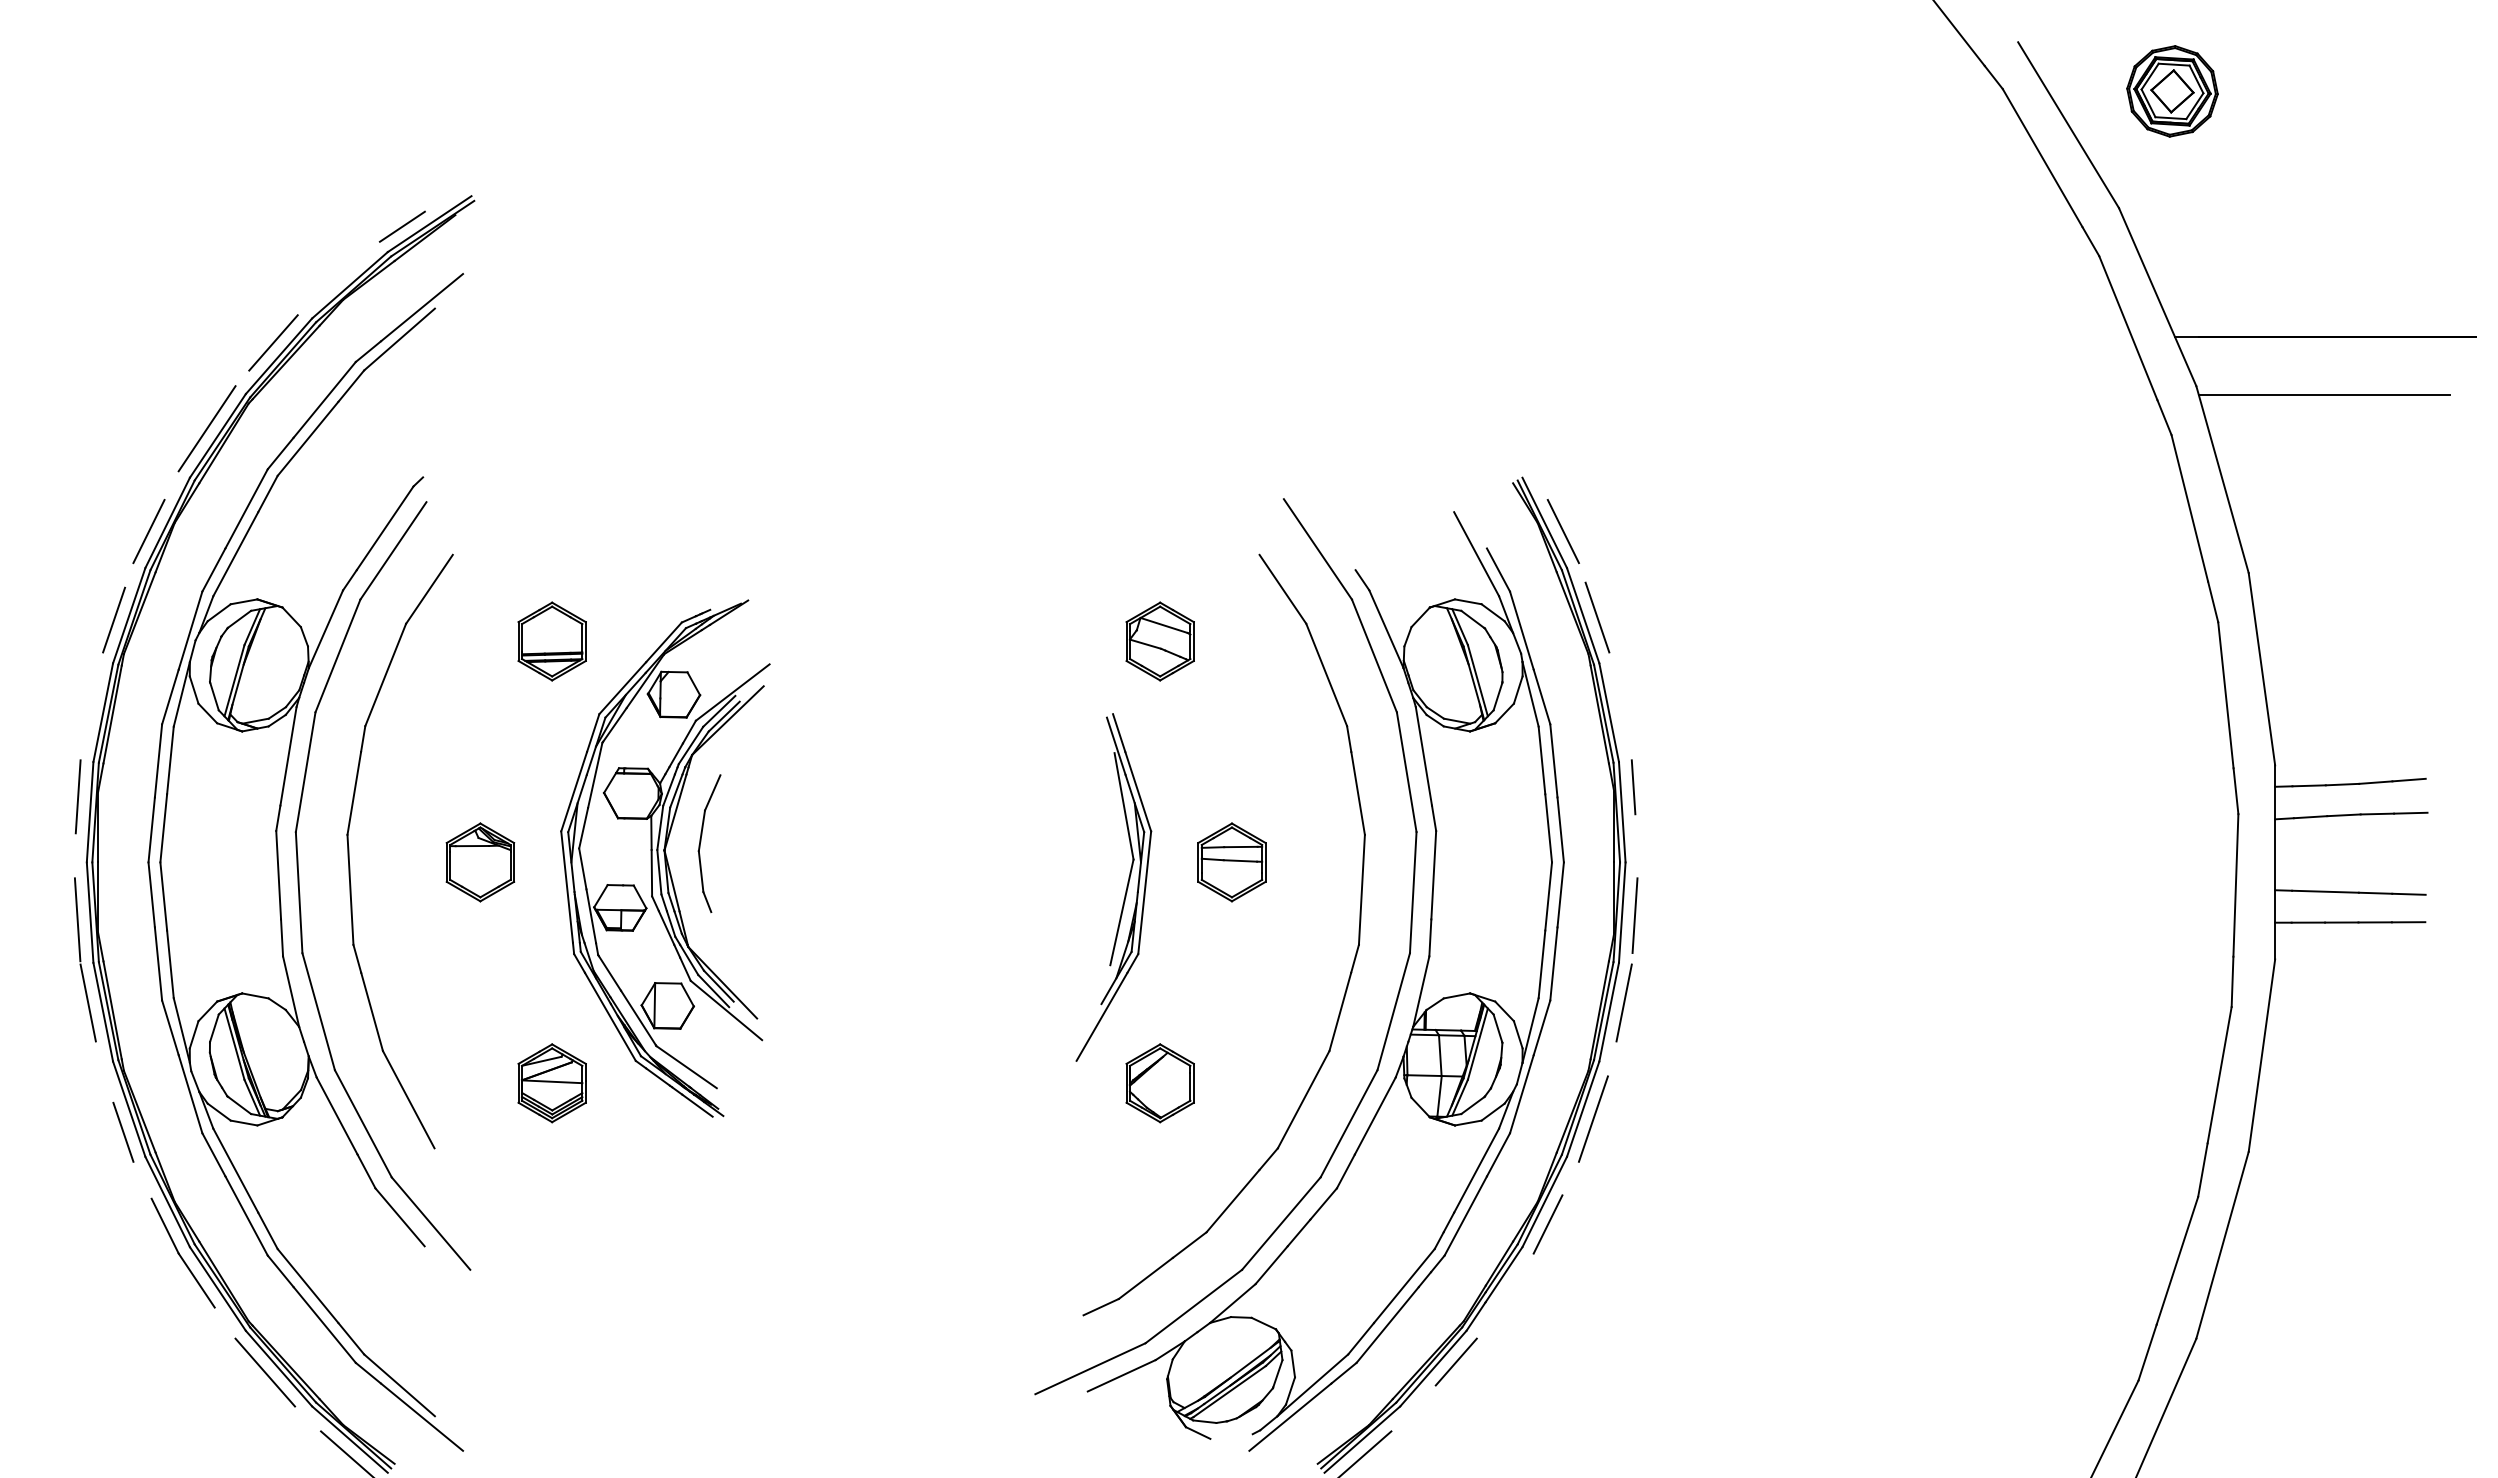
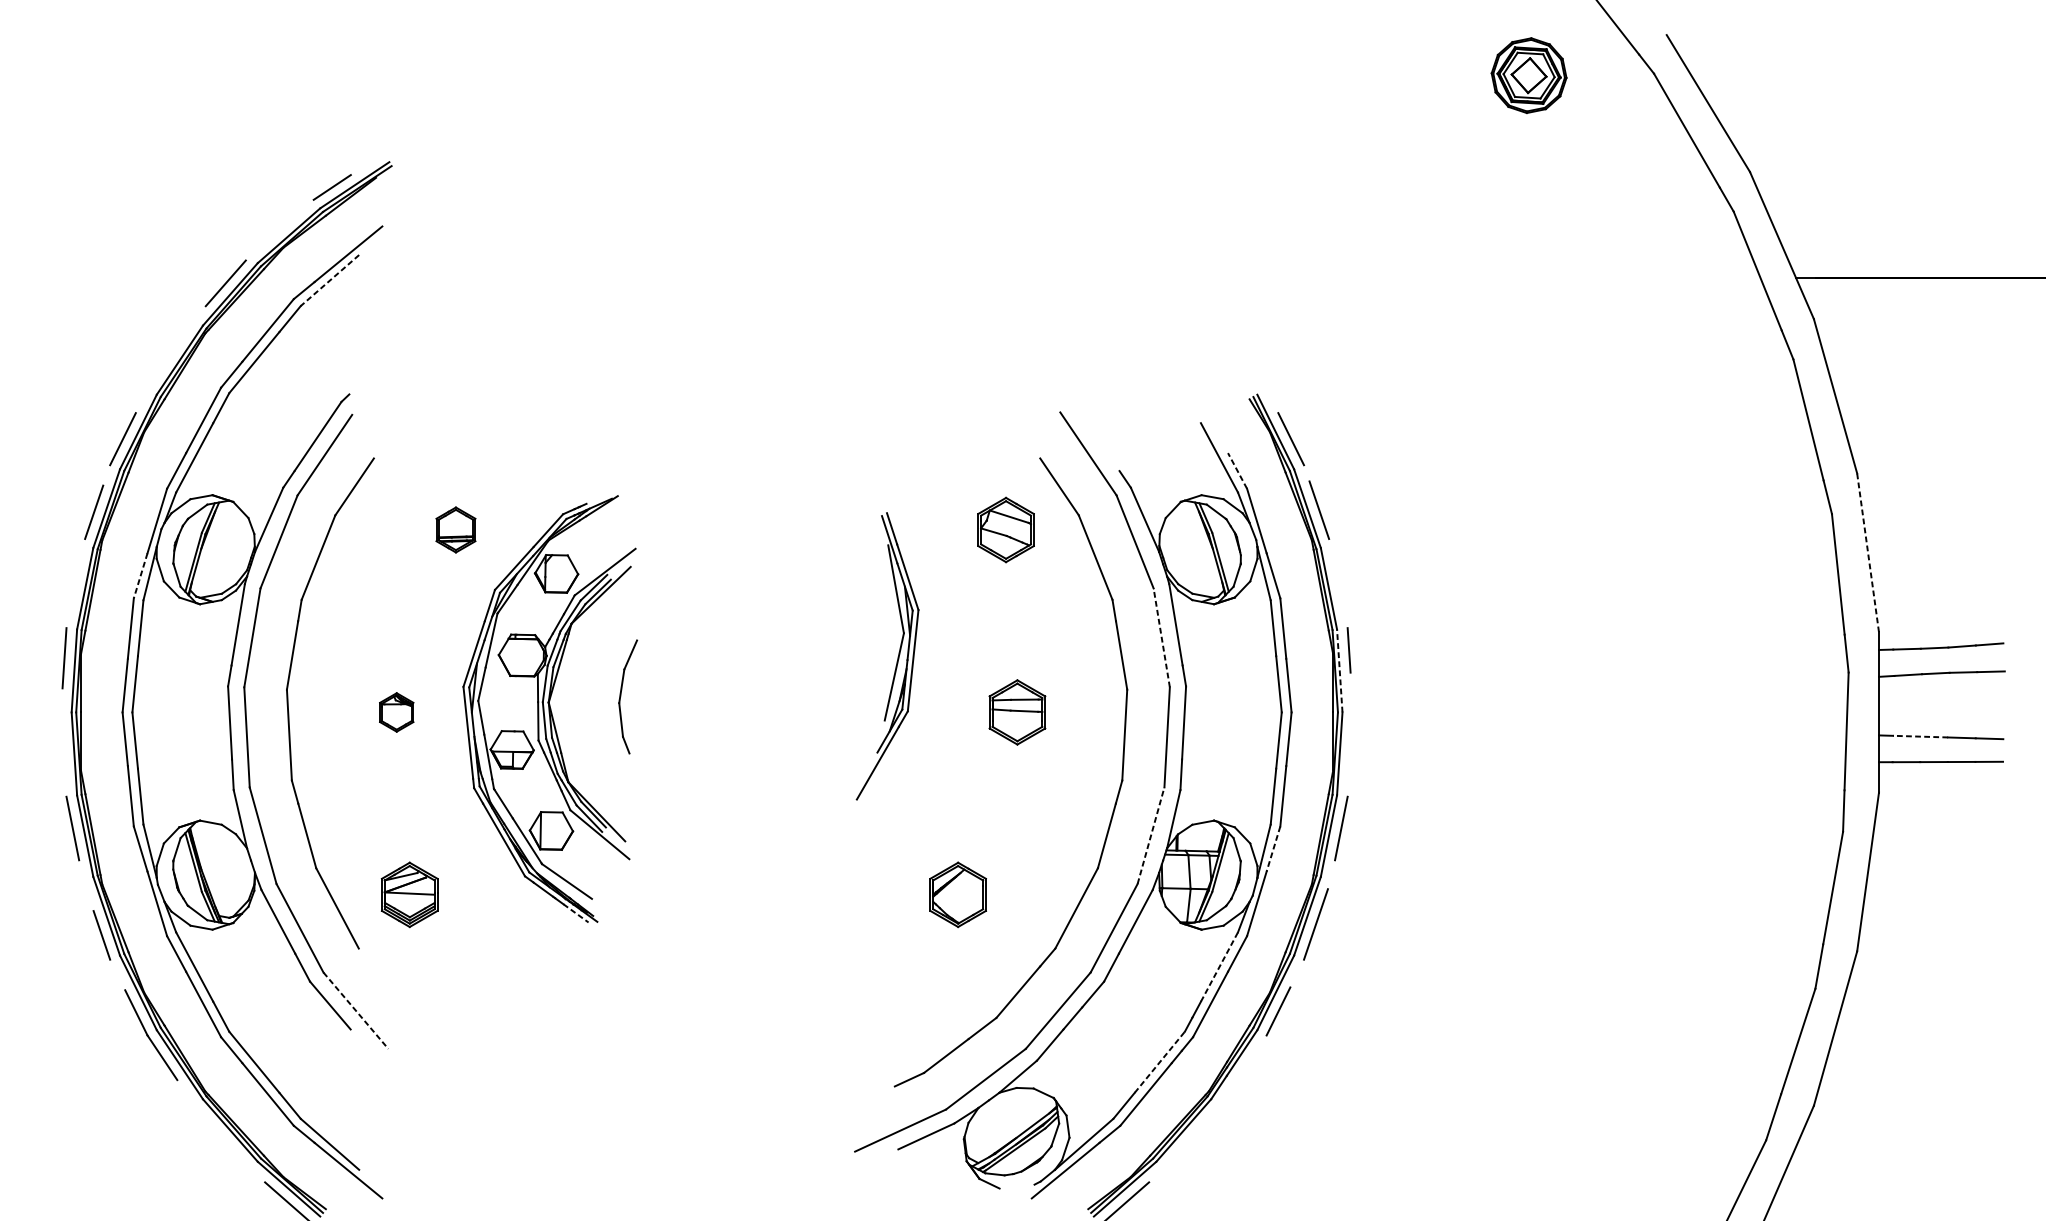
part: (2172, 91) -> (1529, 75), moved
line: (399, 339) -> (329, 280), solid -> dashed
line: (2324, 394) -> (1919, 325), removed
line: (206, 428) -> (170, 354), removed
line: (1498, 569) -> (1237, 470), solid -> dashed
part: (551, 641) -> (455, 529), size x0.7
part: (1159, 641) -> (1005, 529), moved
line: (2261, 668) -> (1867, 552), solid -> dashed
line: (170, 697) -> (140, 576), solid -> dashed
line: (1406, 772) -> (1161, 638), solid -> dashed
line: (1622, 811) -> (1339, 670), solid -> dashed
part: (701, 842) -> (621, 695), moved
part: (480, 862) -> (396, 712), size x0.6
part: (1125, 890) -> (897, 658), moved
line: (2325, 891) -> (1920, 736), solid -> dashed
line: (1634, 915) -> (1349, 756), removed
line: (77, 919) -> (63, 759), removed
line: (1393, 1011) -> (1150, 835), solid -> dashed
line: (1542, 1027) -> (1273, 848), solid -> dashed
part: (551, 1083) -> (409, 895), moved
line: (697, 1105) -> (576, 913), solid -> dashed
line: (1476, 1170) -> (1219, 966), solid -> dashed
line: (431, 1223) -> (356, 1010), solid -> dashed
line: (1404, 1286) -> (1159, 1062), solid -> dashed
line: (1455, 1361) -> (1202, 1124), removed
line: (265, 1372) -> (219, 1133), removed

